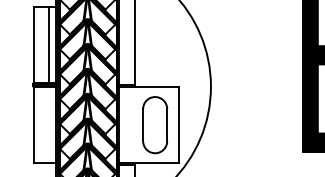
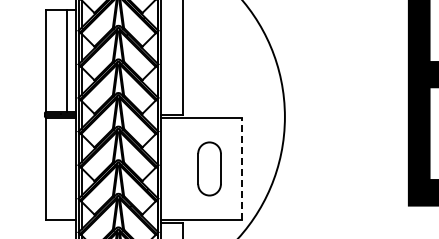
part: (155, 124) -> (209, 168), size x0.7
line: (179, 124) -> (242, 168), solid -> dashed

